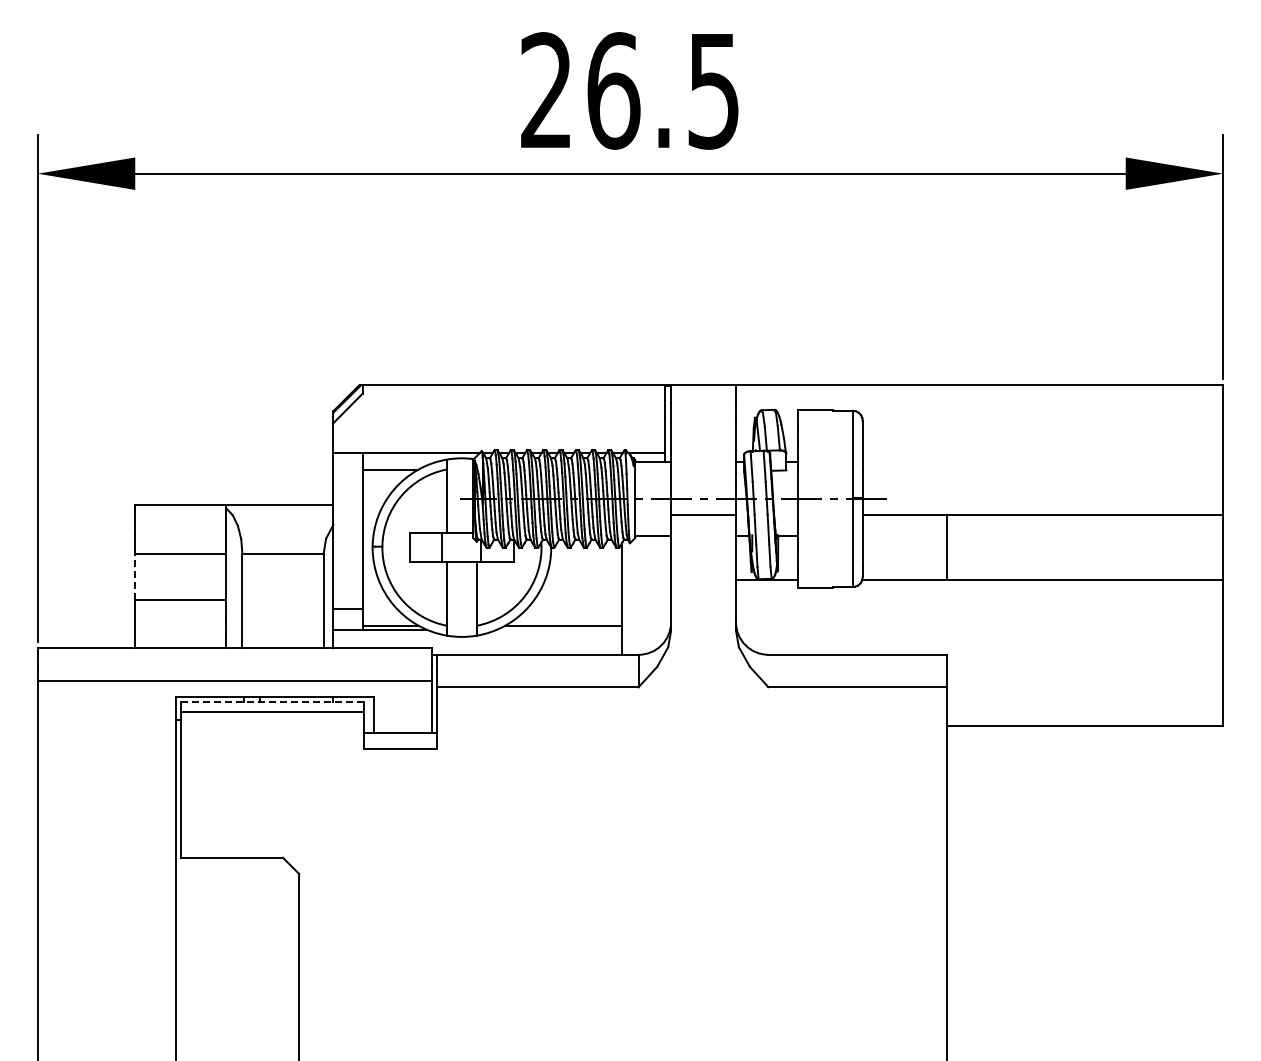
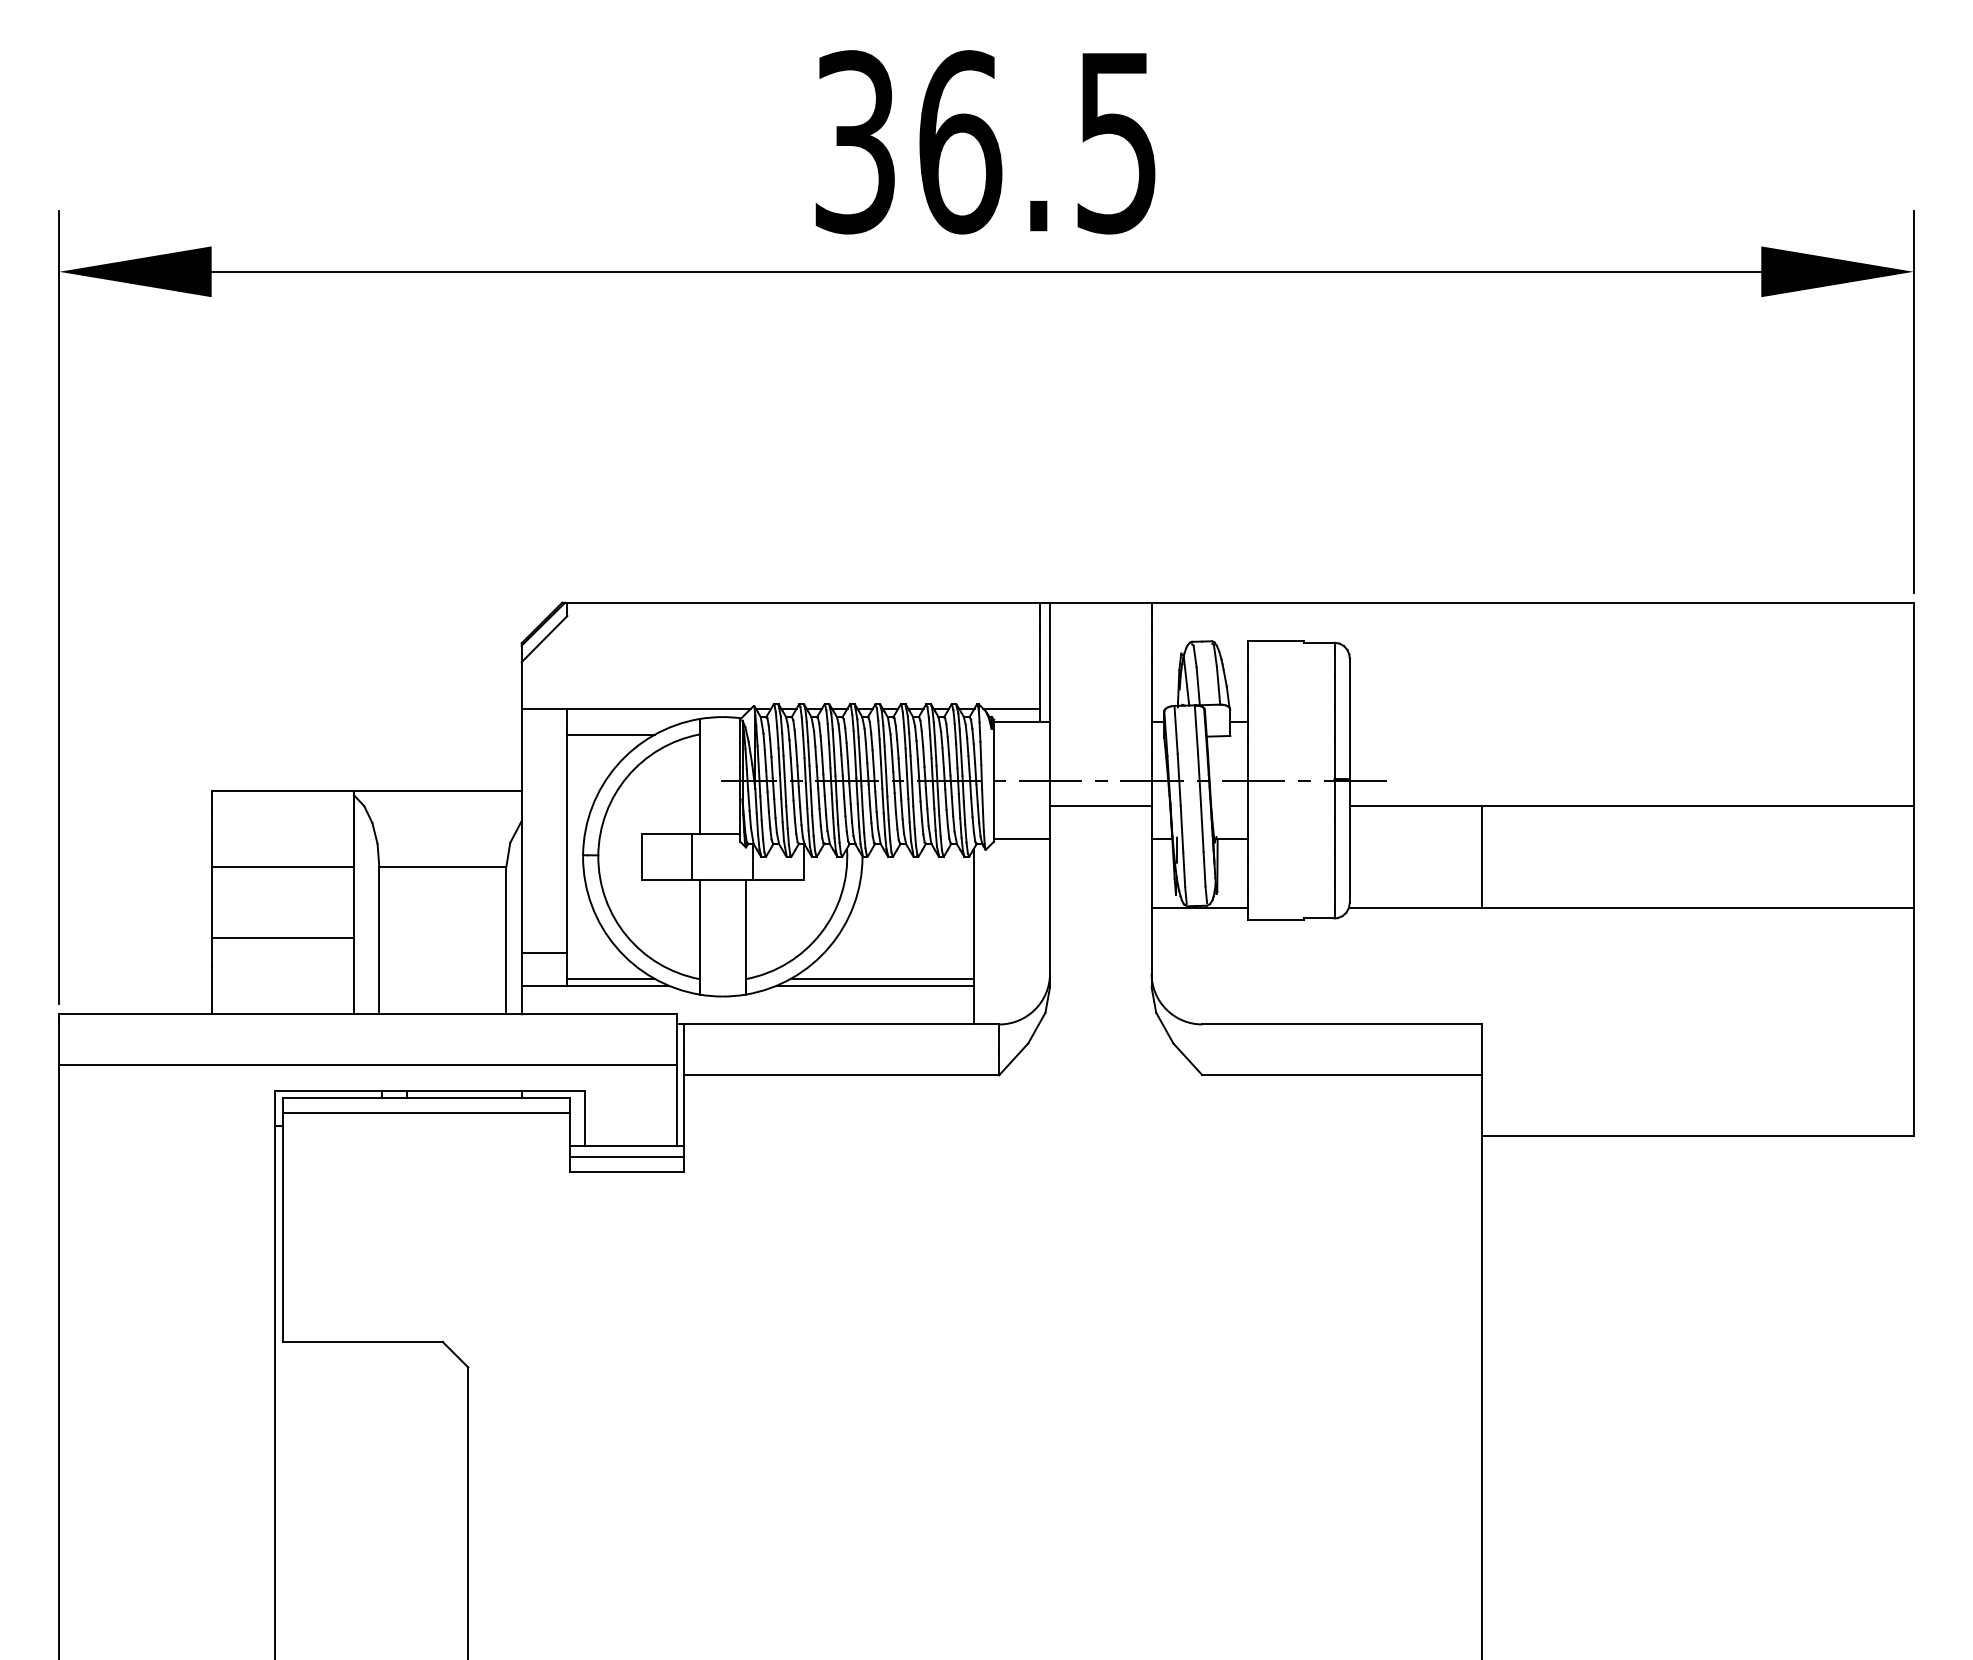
text: (546, 90) -> (855, 141), 26.5 -> 36.5
line: (135, 576) -> (212, 901), dashed -> solid
line: (559, 630) -> (875, 986), added
line: (272, 701) -> (426, 1097), dashed -> solid
line: (400, 739) -> (626, 1156), added

